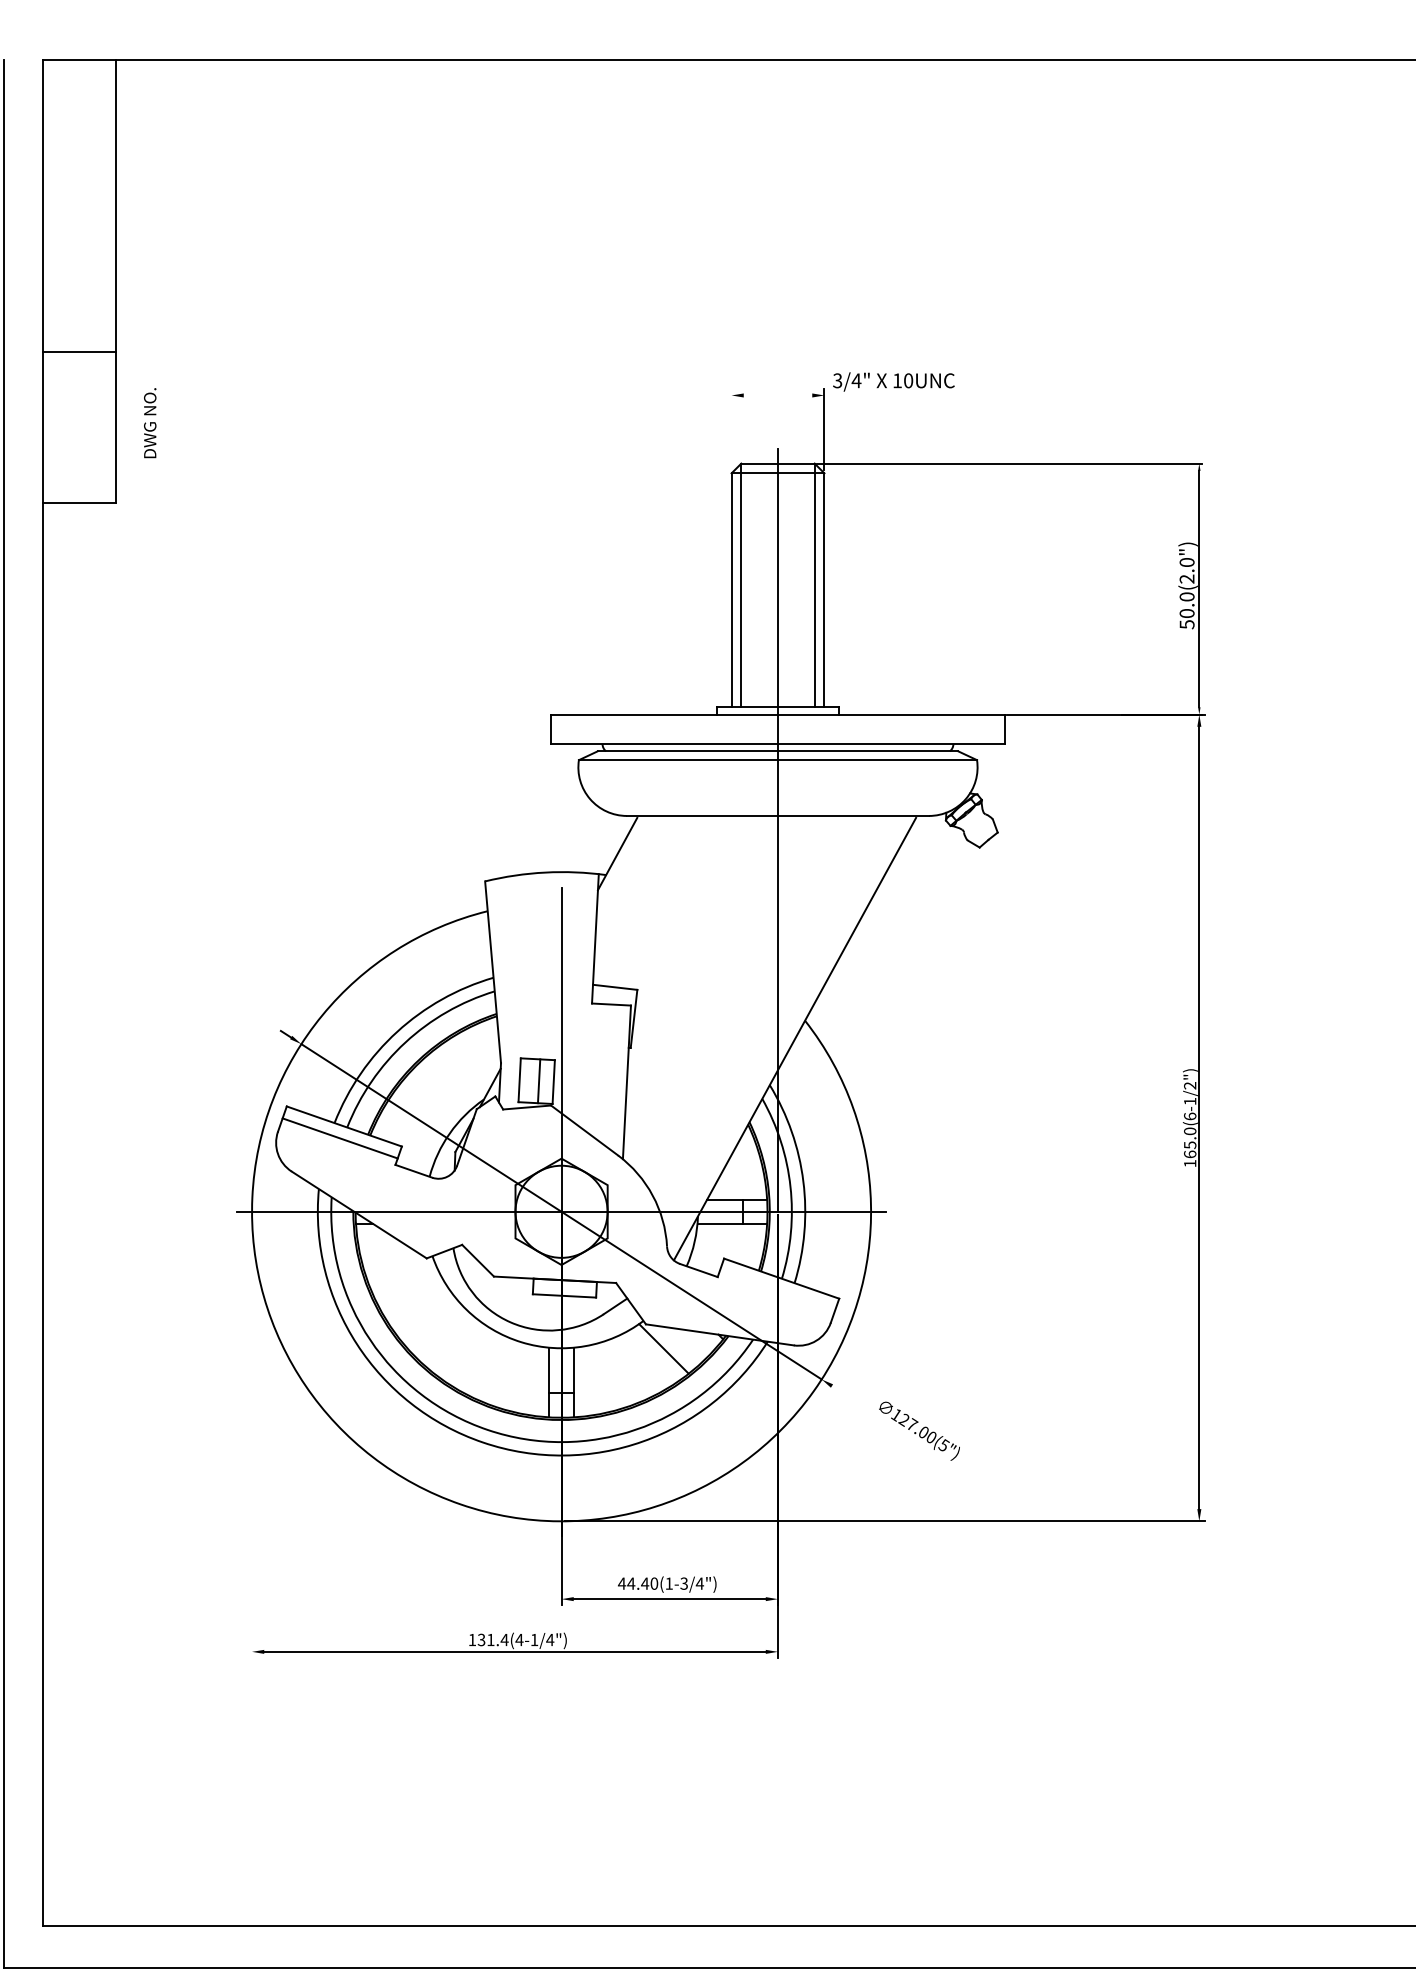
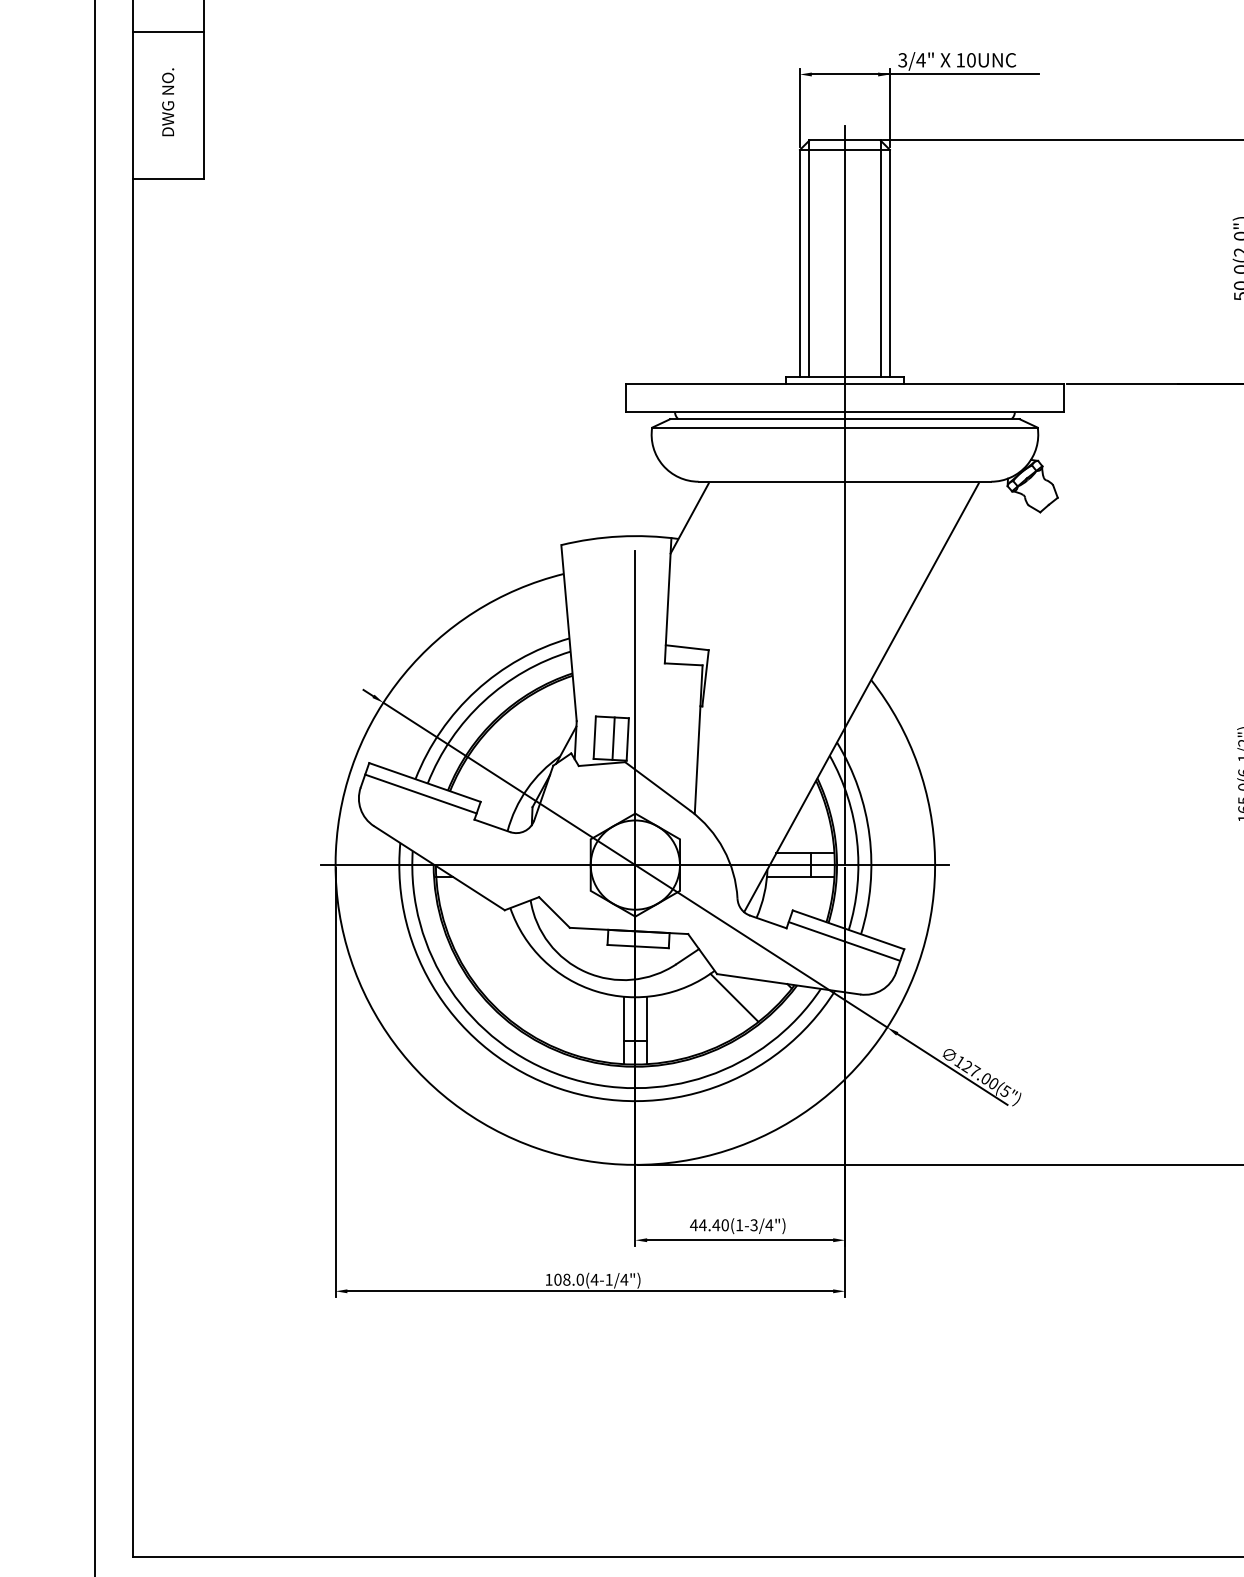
line: (860, 395) -> (924, 74), added
text: (150, 423) -> (168, 102), moved
line: (731, 429) -> (799, 107), added
line: (777, 1290) -> (844, 941), added
line: (888, 1422) -> (951, 1069), added
line: (252, 1435) -> (336, 1081), added
text: (492, 1639) -> (568, 1279), 131.4(4-1/4") -> 108.0(4-1/4")

